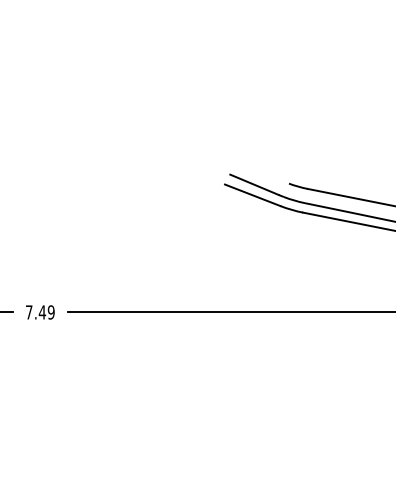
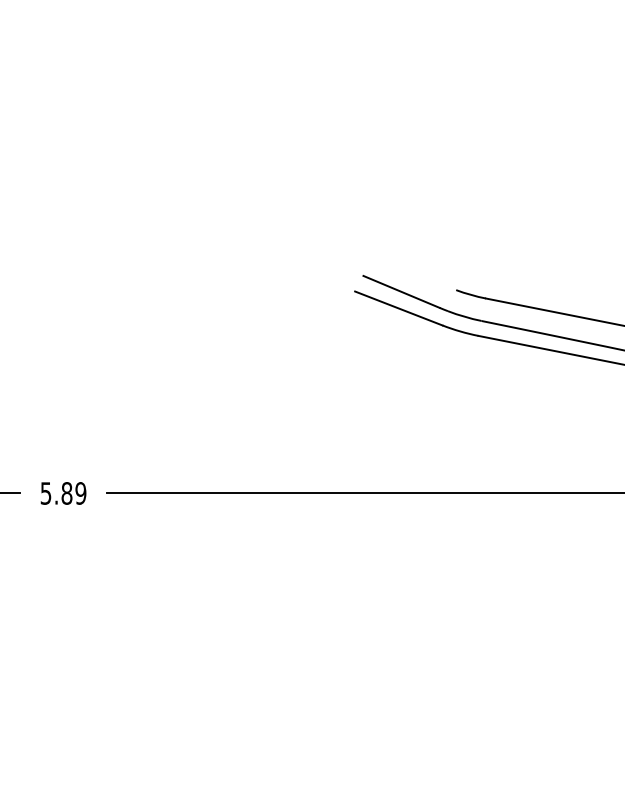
text: (36, 312) -> (57, 493), 7.49 -> 5.89

